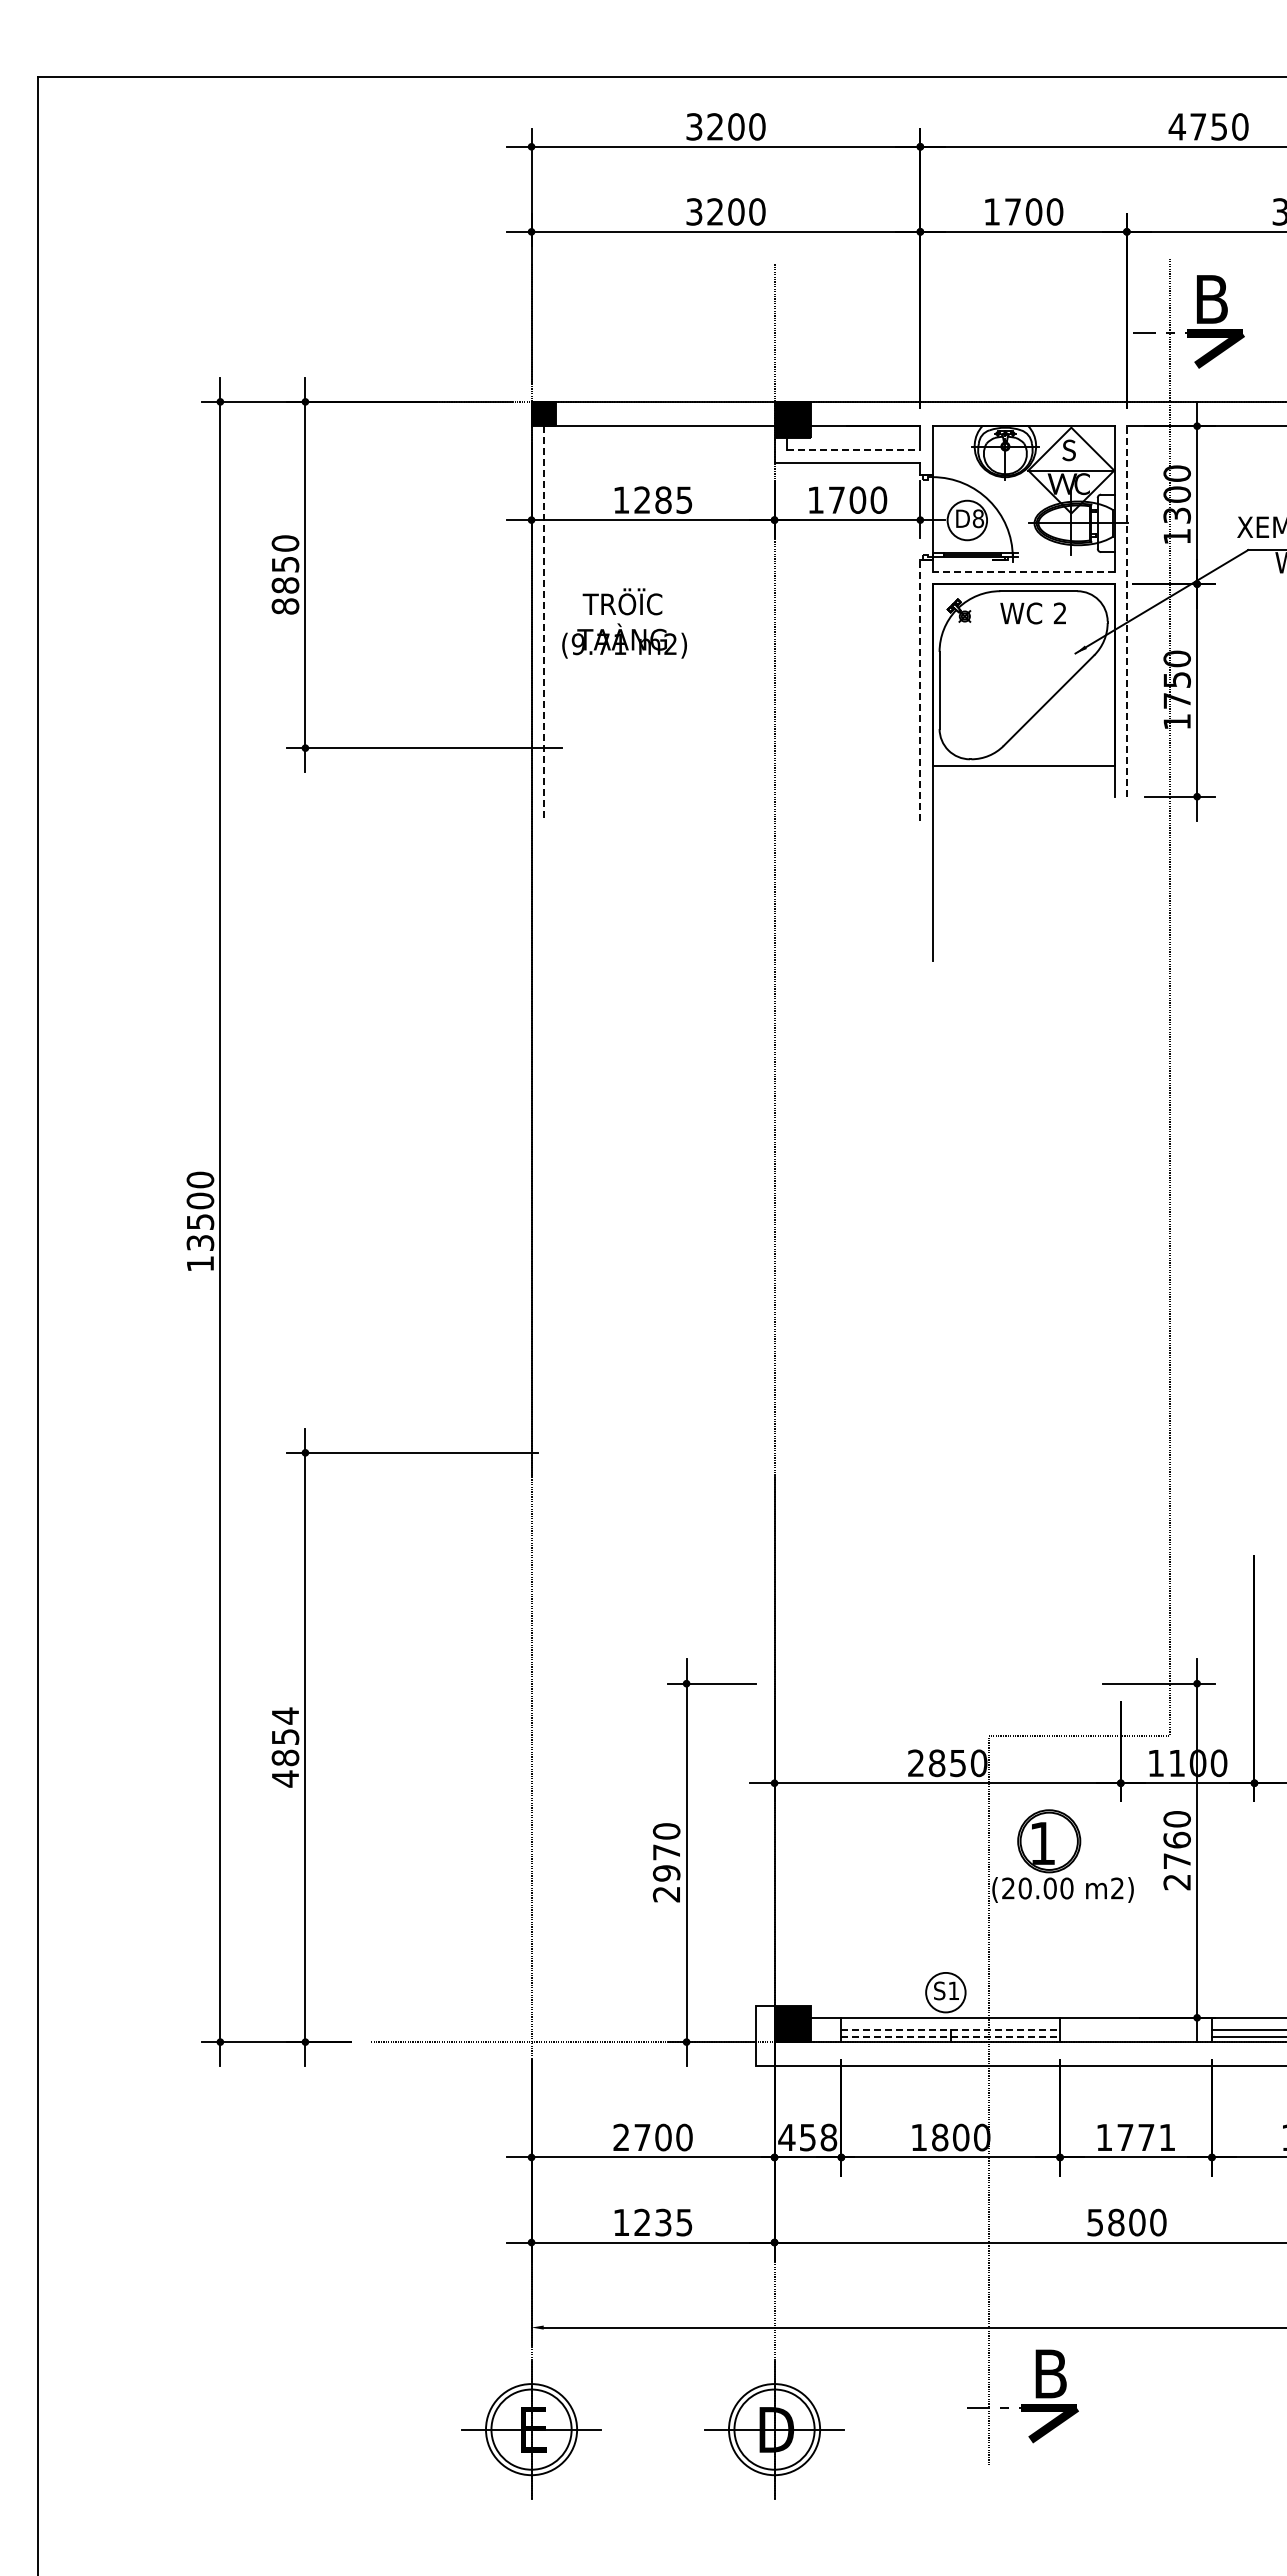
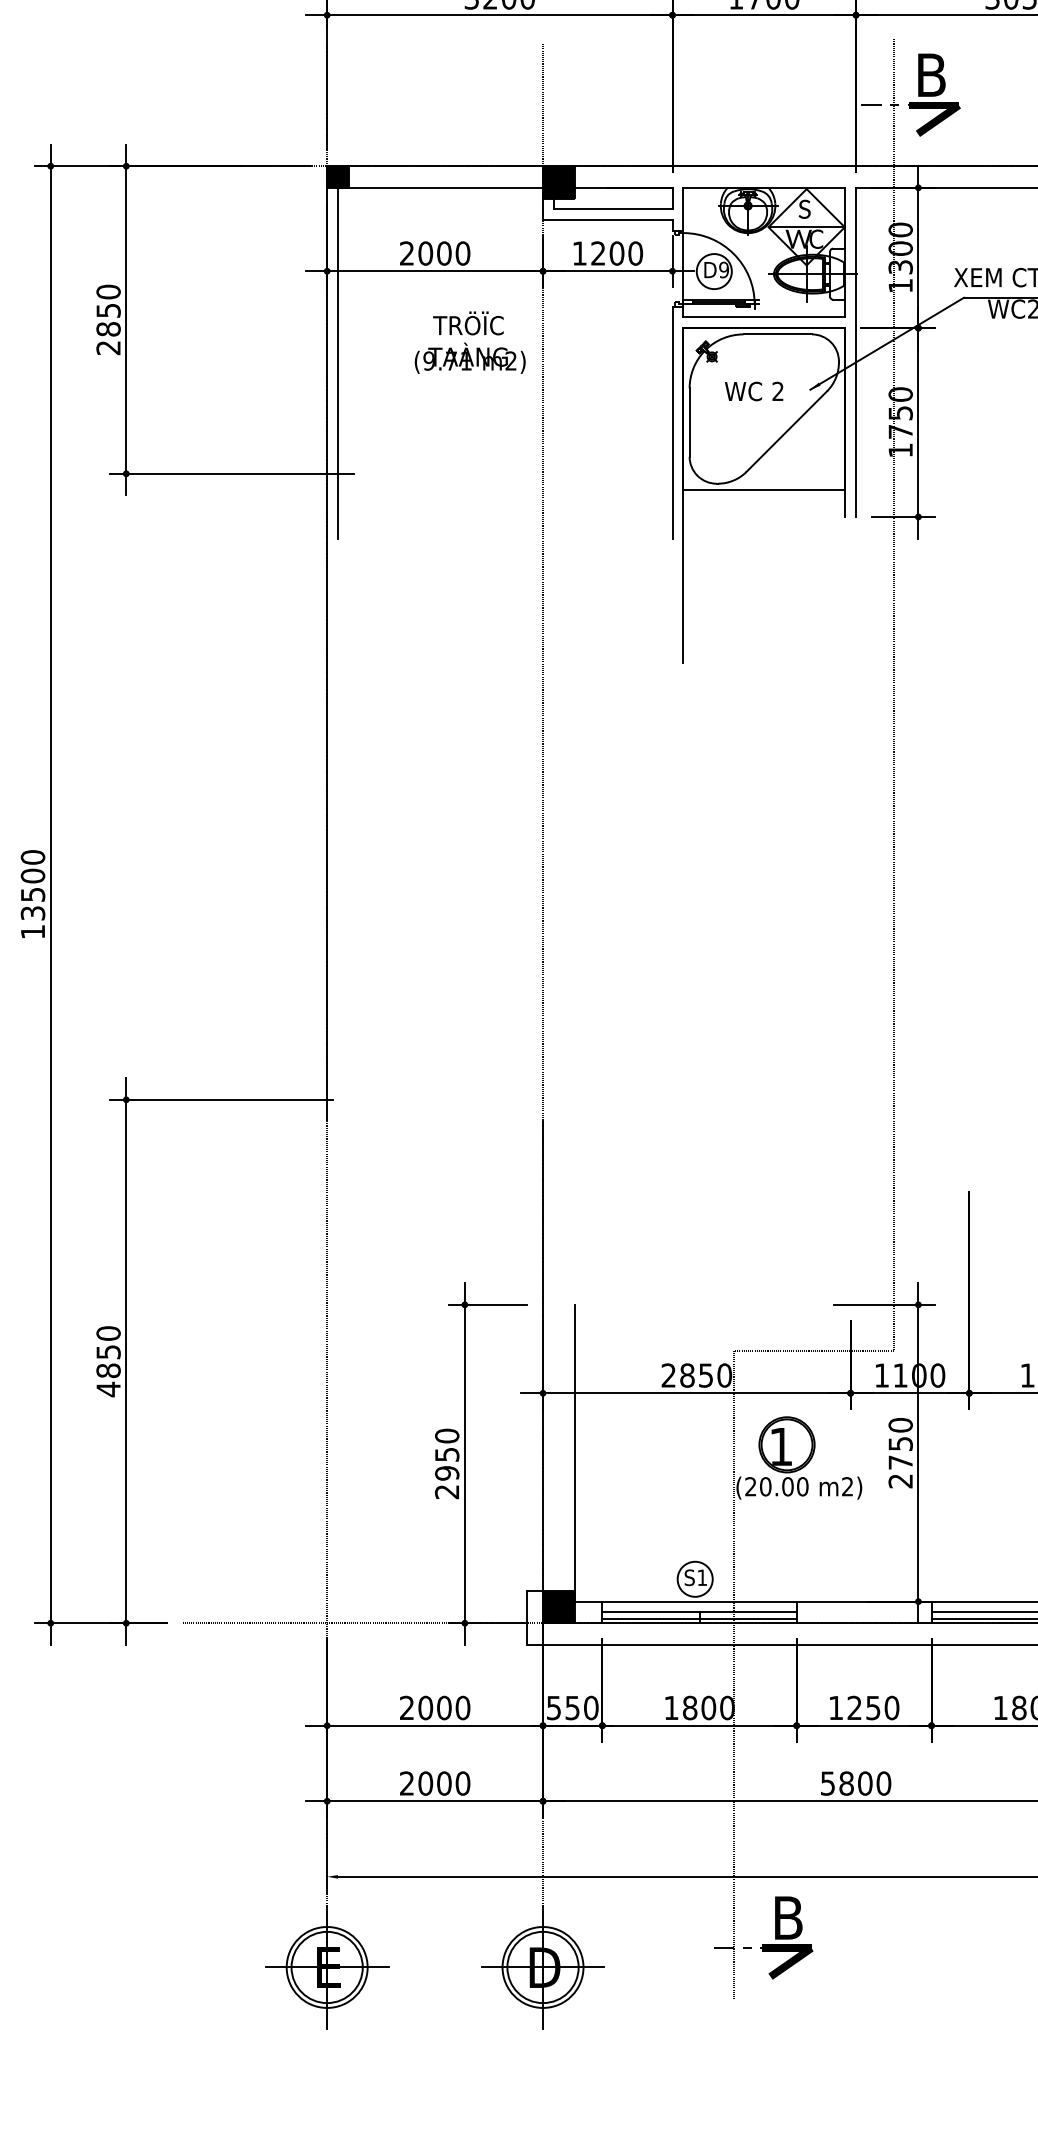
line: (853, 450) -> (613, 209), dashed -> solid
text: (652, 499) -> (434, 252), 1285 -> 2000
text: (836, 499) -> (598, 252), 1700 -> 1200
text: (977, 518) -> (723, 269), D8 -> D9
line: (1023, 571) -> (764, 316), dashed -> solid
text: (285, 606) -> (108, 347), 8850 -> 2850
line: (1126, 610) -> (855, 351), dashed -> solid
text: (1032, 613) -> (753, 391), moved
text: (624, 623) -> (470, 342), moved
line: (543, 624) -> (337, 363), dashed -> solid
line: (920, 690) -> (672, 422), dashed -> solid
text: (285, 1715) -> (108, 1333), 4854 -> 4850
text: (1176, 1839) -> (900, 1443), 2760 -> 2750
line: (811, 1850) -> (575, 1453), added
text: (666, 1852) -> (447, 1454), 2970 -> 2950
line: (951, 2029) -> (700, 1612), dashed -> solid
line: (951, 2037) -> (700, 1619), dashed -> solid
text: (642, 2137) -> (425, 1707), 2700 -> 2000
text: (807, 2137) -> (572, 1707), 458 -> 550
text: (1146, 2137) -> (873, 1707), 1771 -> 1250
text: (652, 2222) -> (434, 1783), 1235 -> 2000

